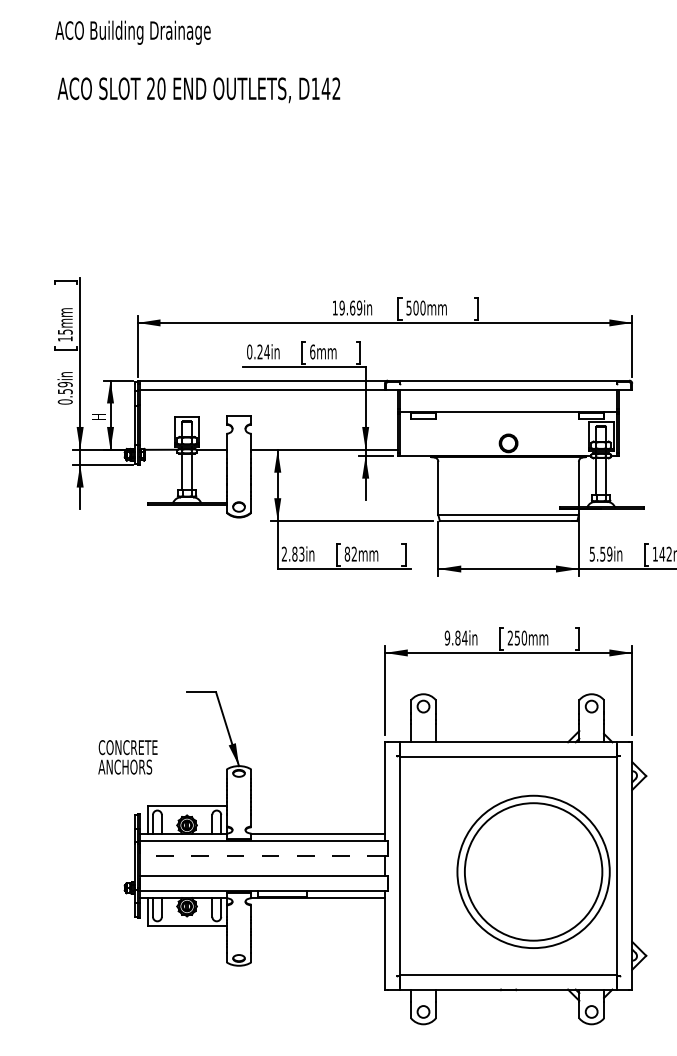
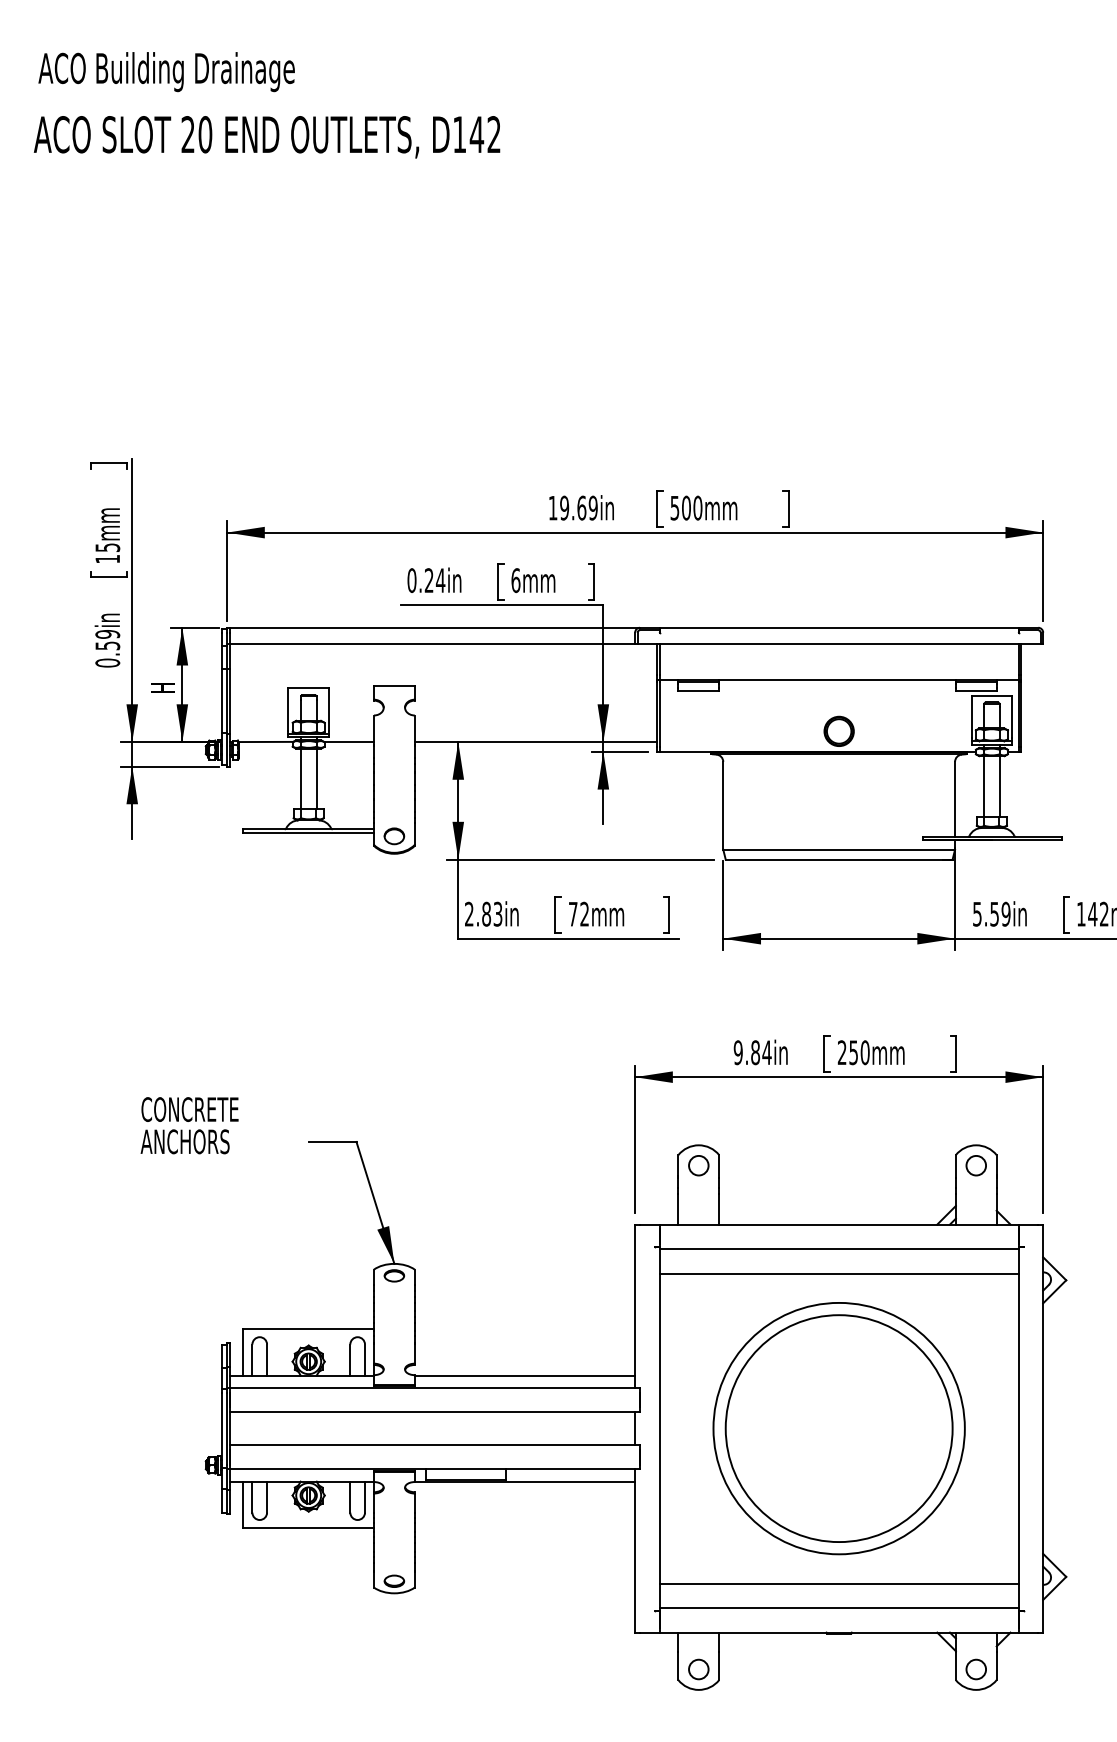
text: (132, 32) -> (165, 71), moved
text: (198, 90) -> (266, 137), moved
text: (347, 553) -> (573, 913), 82mm -> 72mm
text: (127, 757) -> (188, 1125), moved
line: (508, 771) -> (839, 1272), added
line: (262, 856) -> (433, 1413), dashed -> solid
part: (533, 871) -> (839, 1427), moved
line: (508, 959) -> (839, 1582), added

